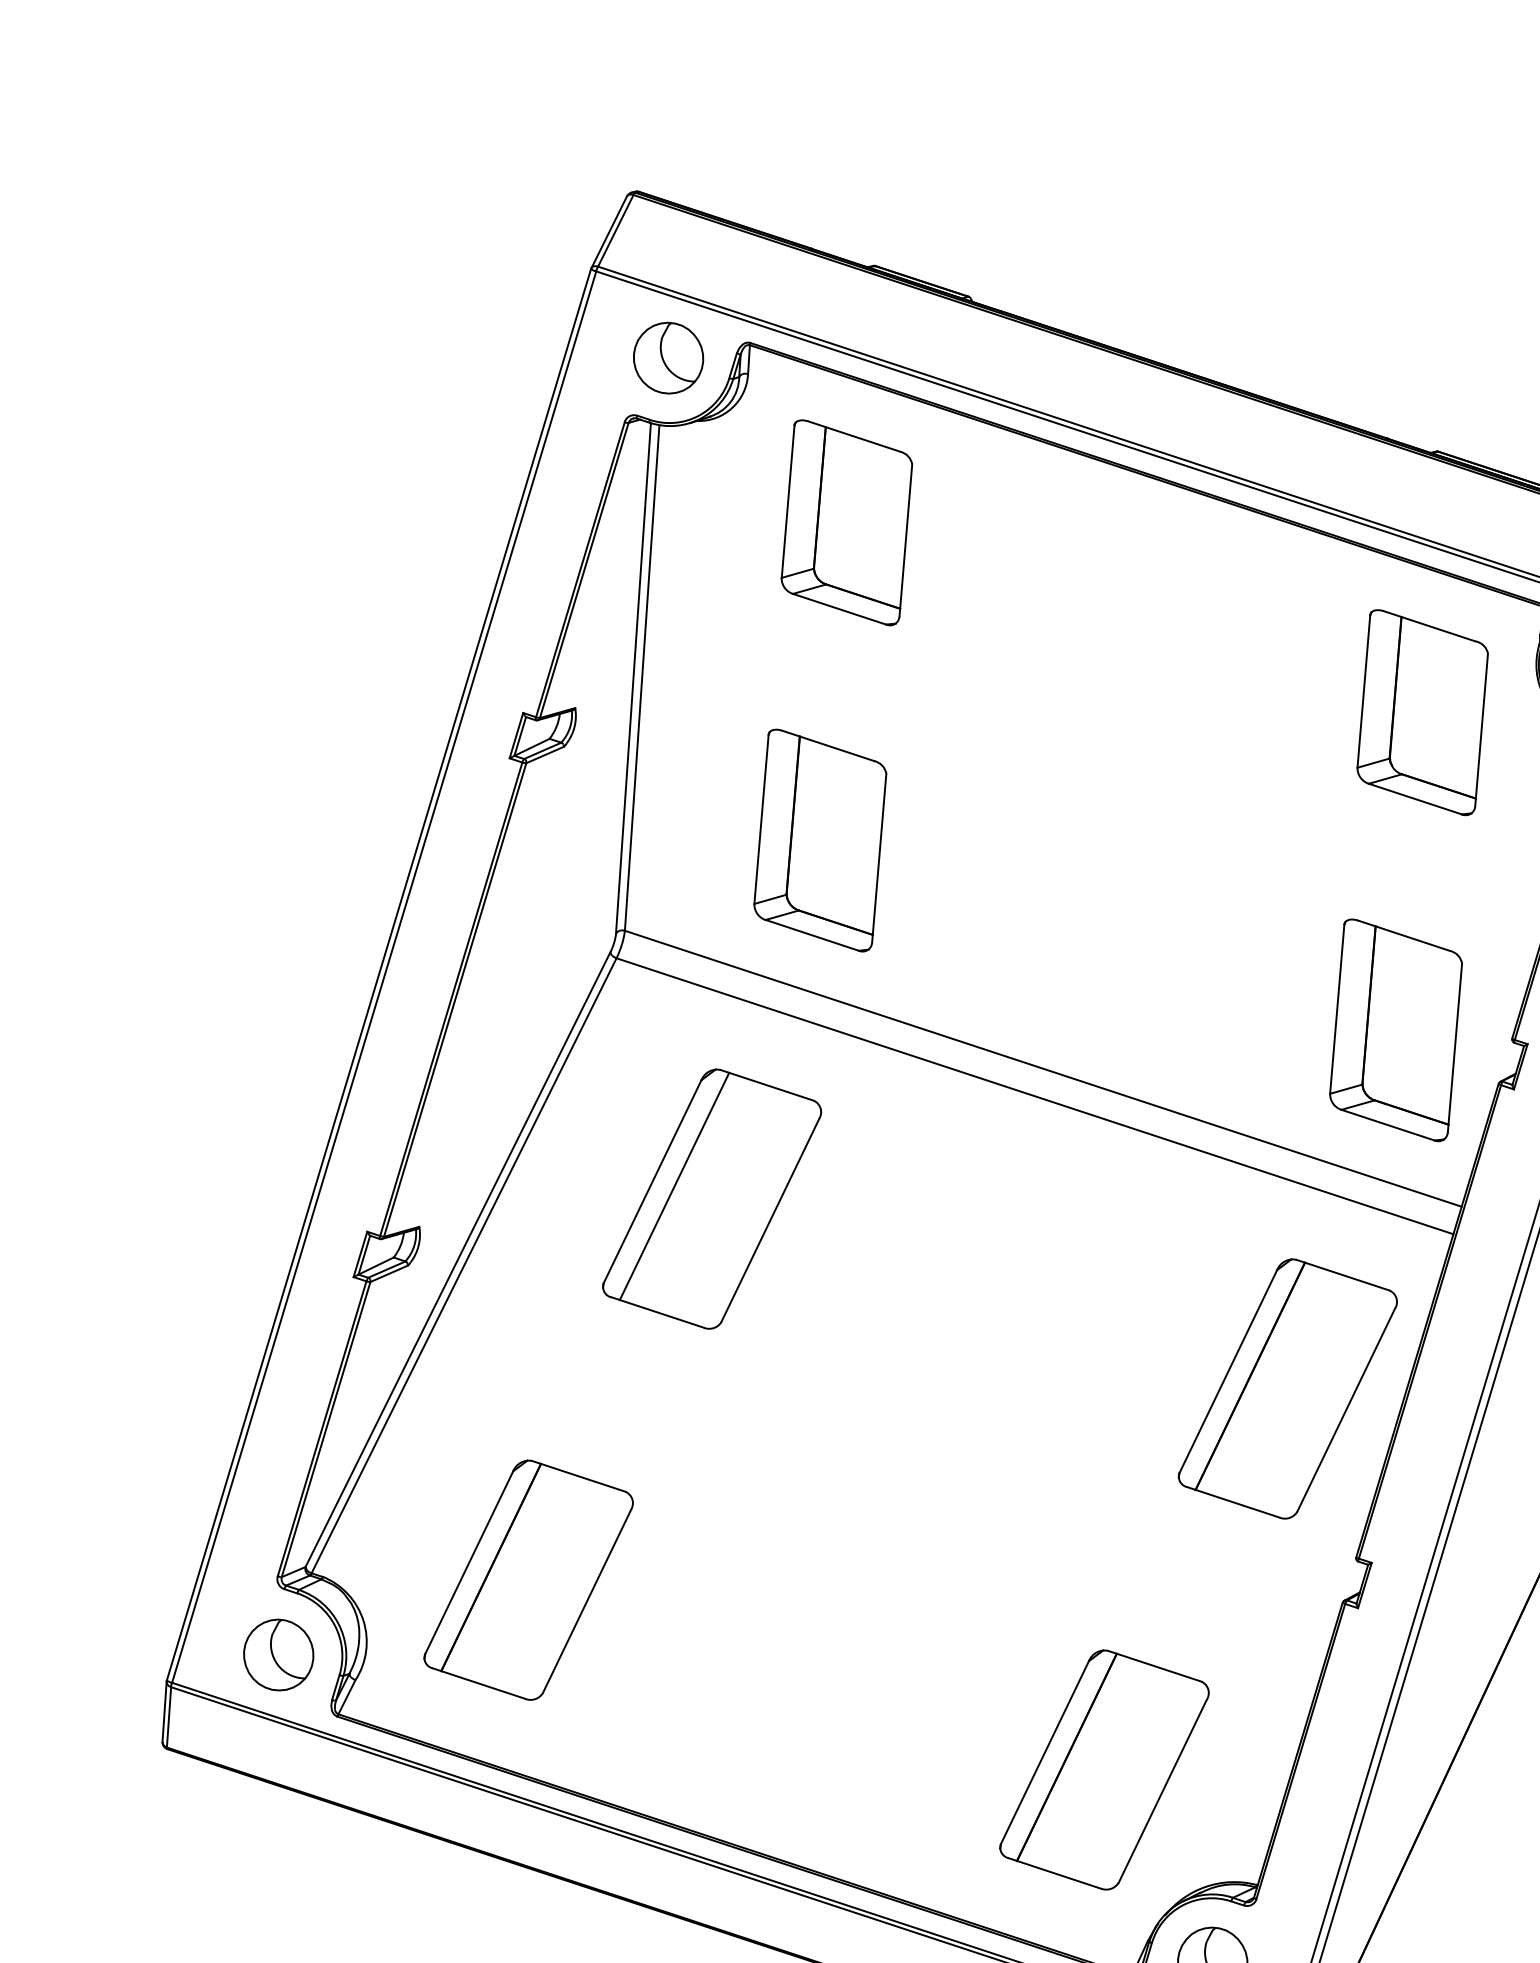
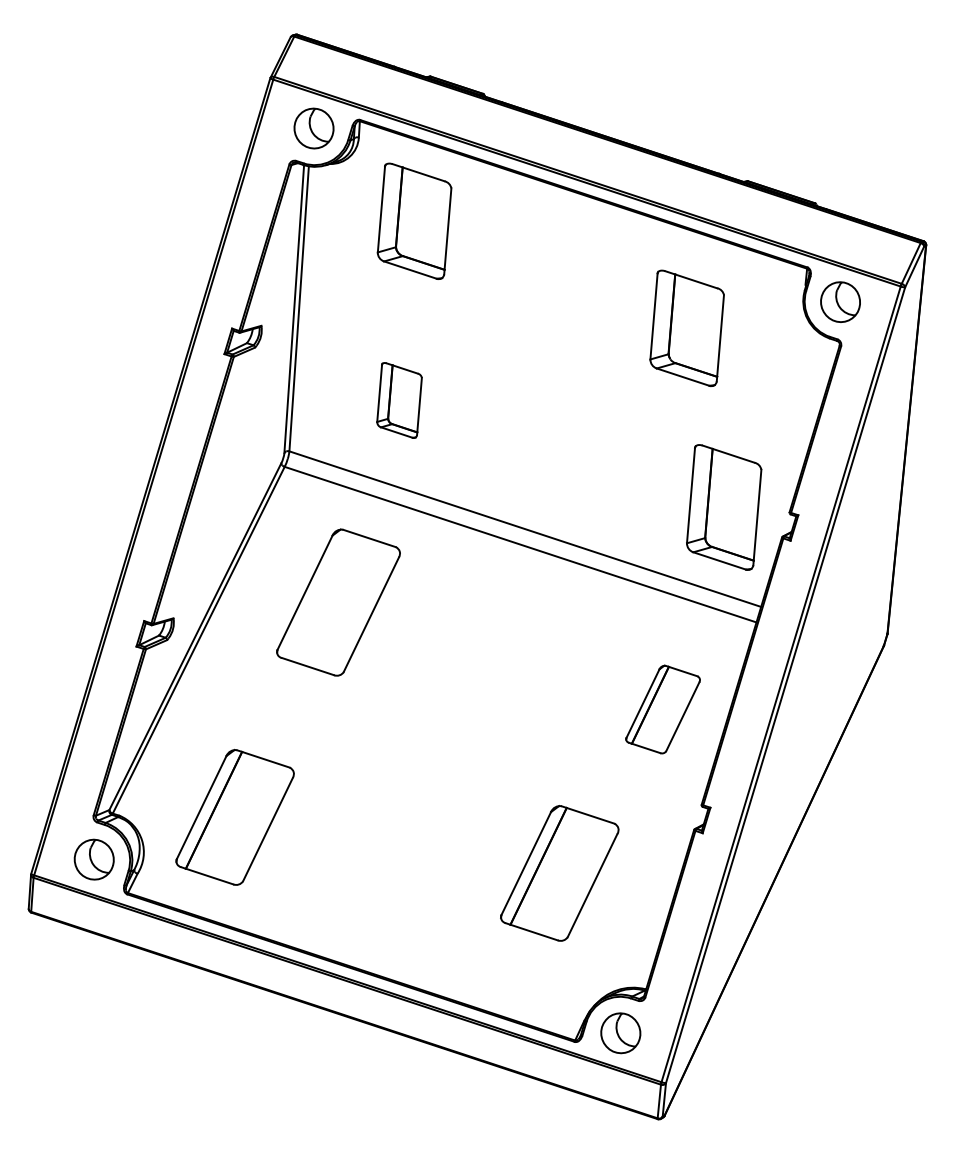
part: (1421, 712) -> (686, 328), moved
part: (820, 840) -> (399, 400), size x0.6
line: (674, 1186) -> (317, 595), removed
part: (1286, 1388) -> (662, 709), size x0.6
part: (1103, 1770) -> (559, 873), moved

